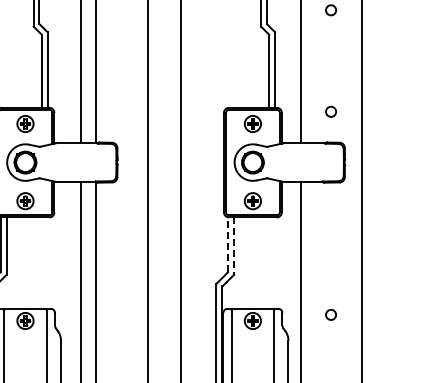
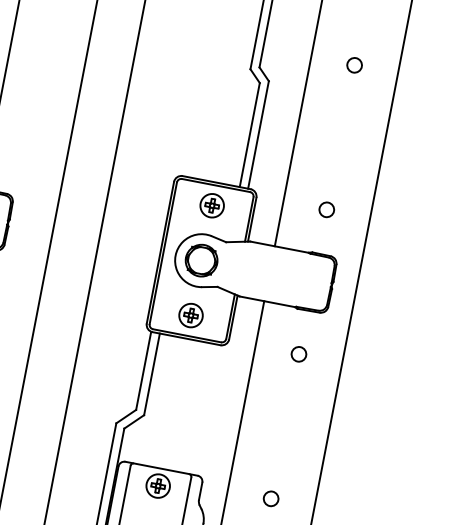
circle: (330, 213) -> (298, 354), added
line: (228, 244) -> (144, 370), dashed -> solid
line: (234, 246) -> (152, 375), dashed -> solid

